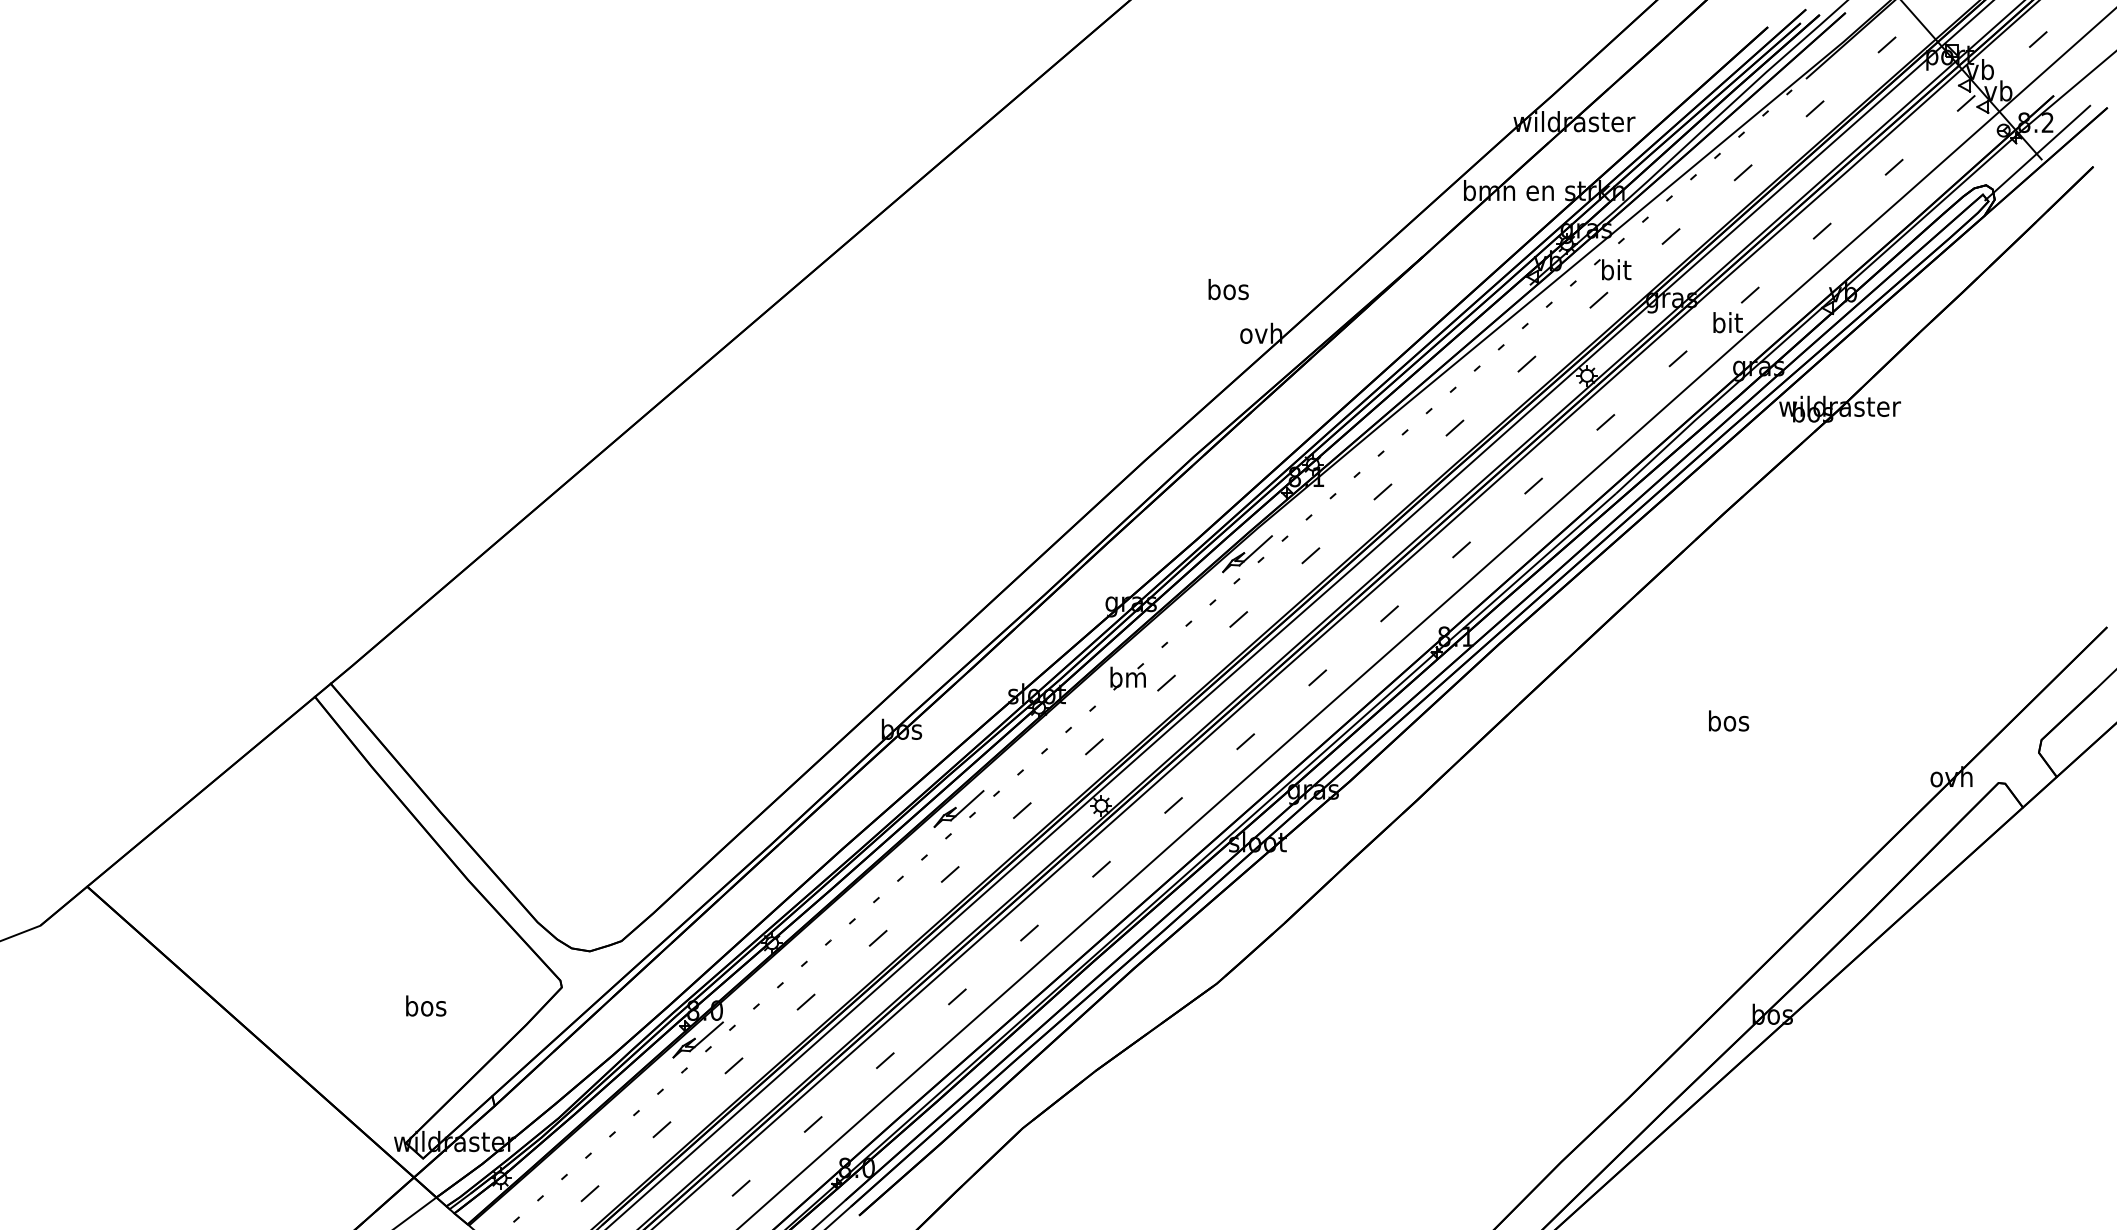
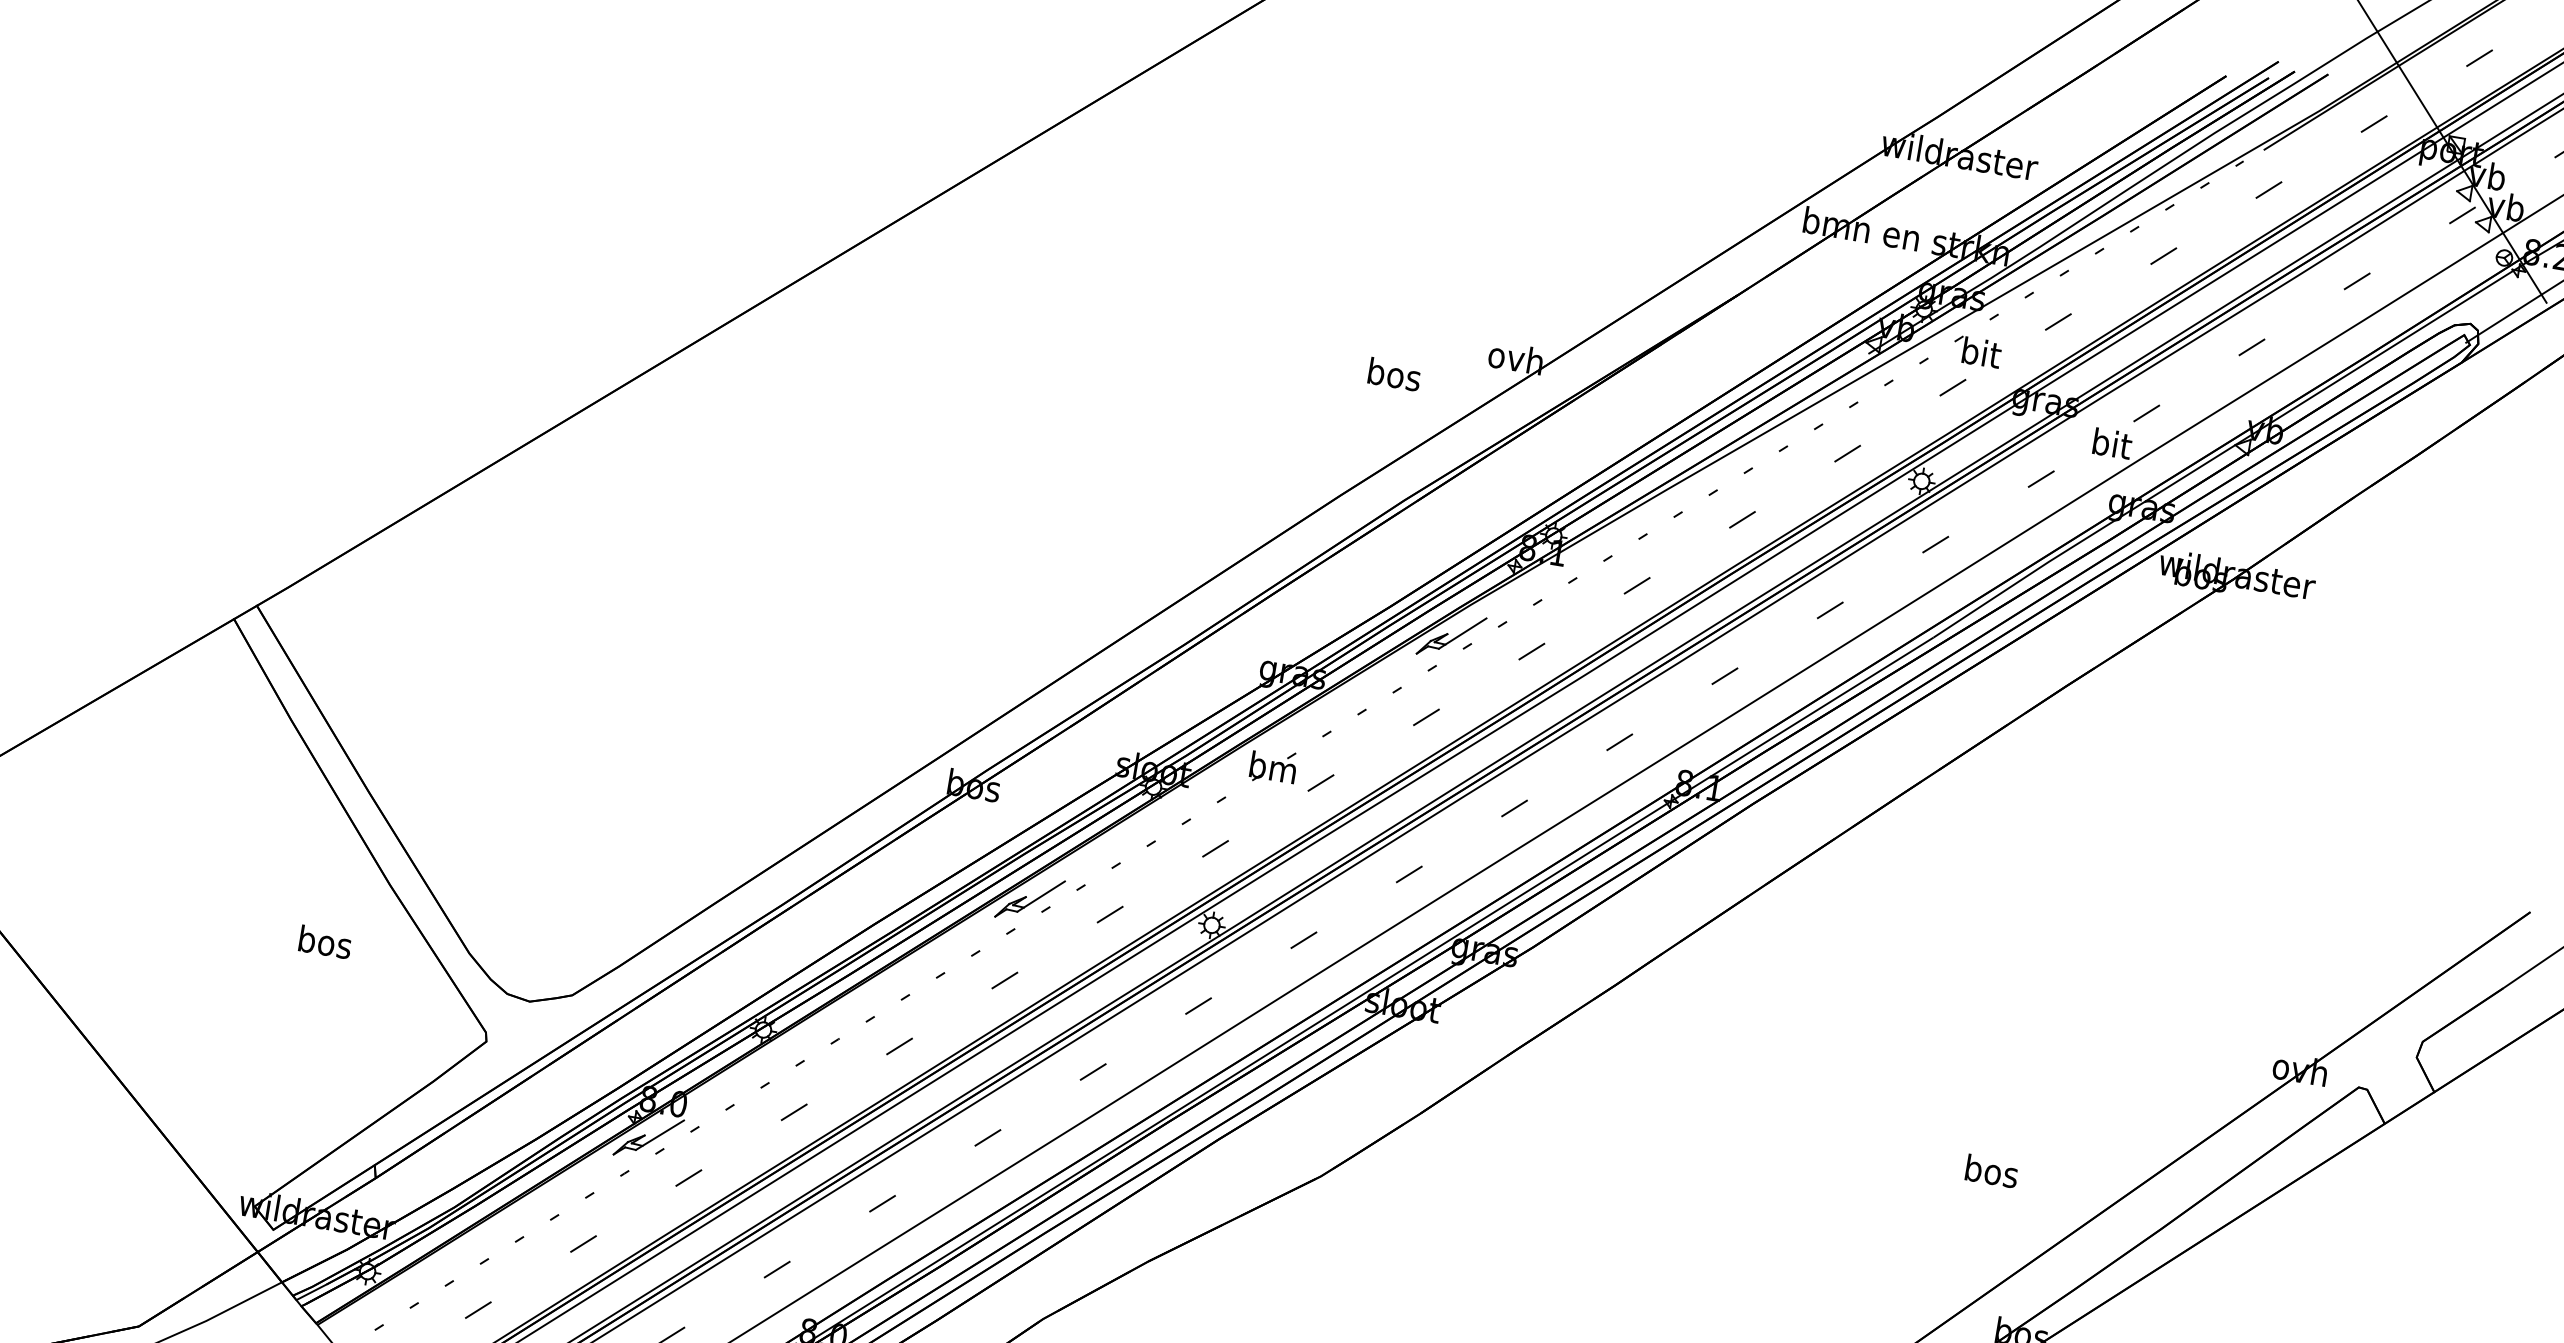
text: (1228, 289) -> (1394, 374), moved
text: (1729, 720) -> (1992, 1170), moved
text: (426, 1005) -> (326, 941), moved

